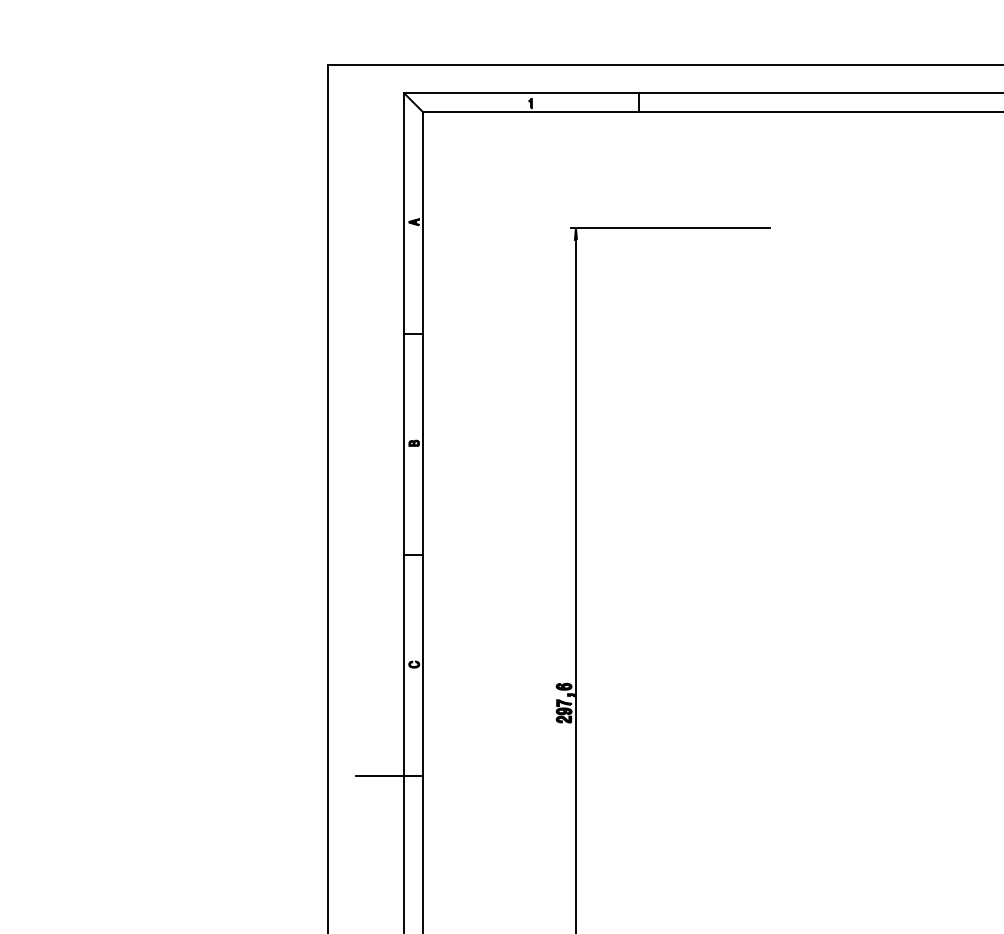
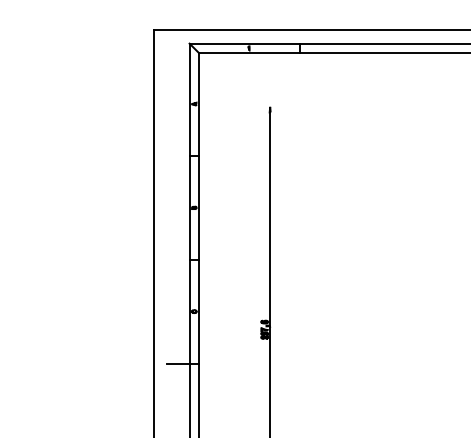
line: (670, 227) -> (314, 106), removed

